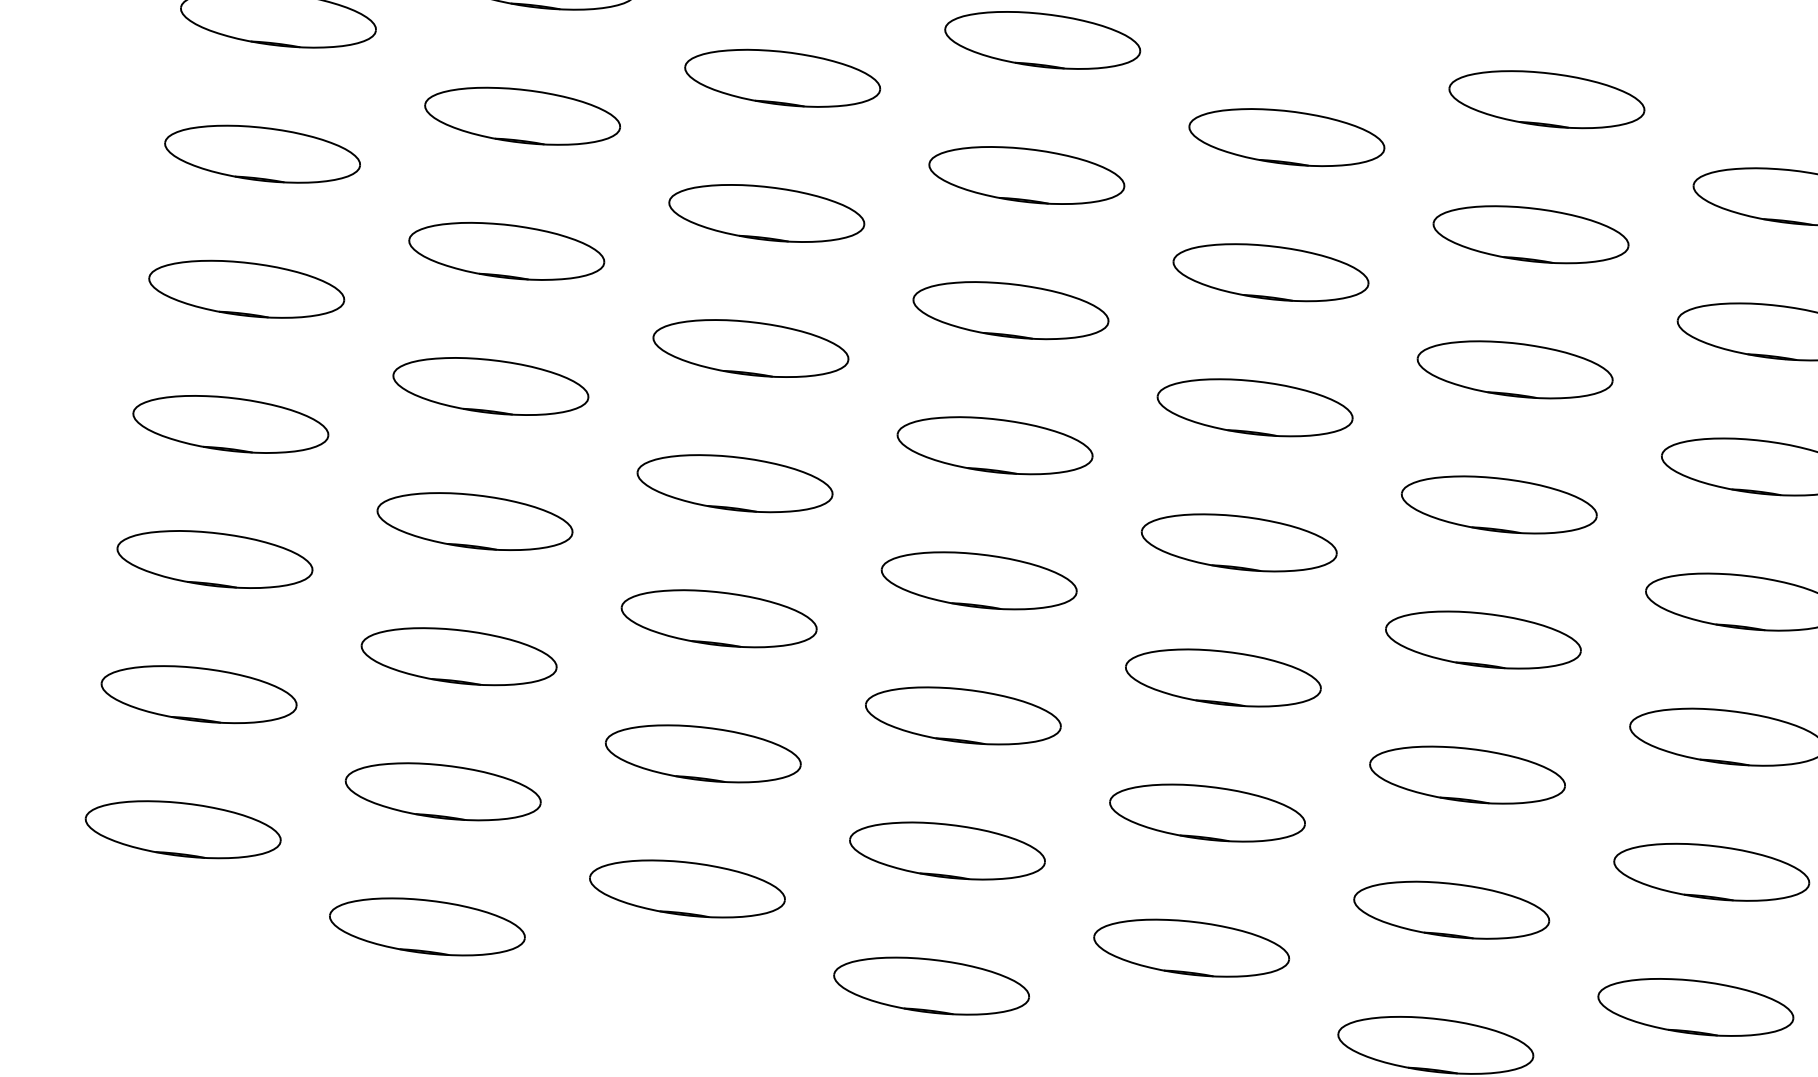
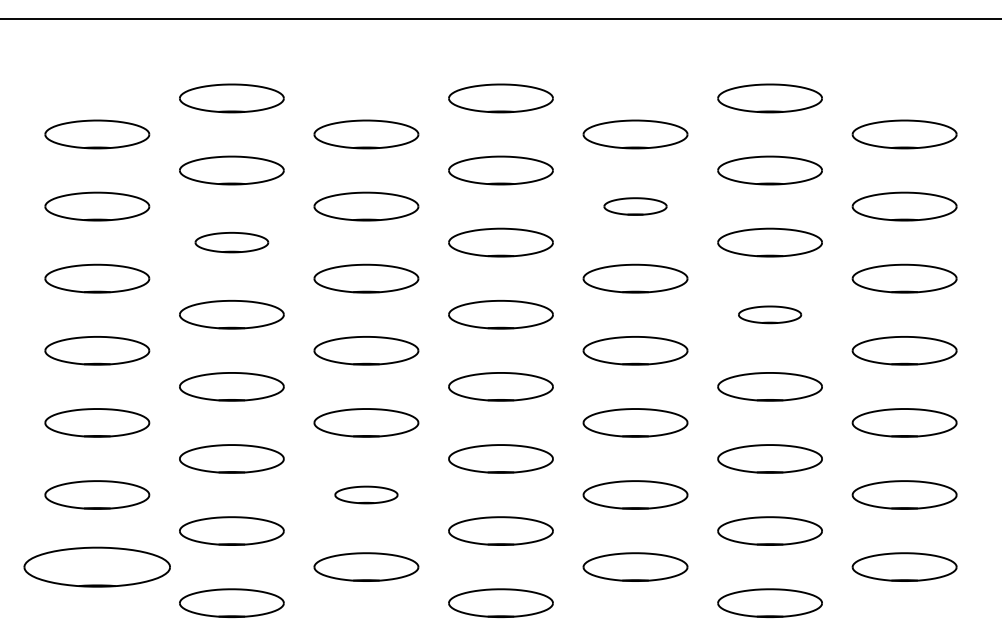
part: (506, 251) -> (231, 242), size x0.7
part: (1270, 272) -> (635, 206), size x0.6
part: (1498, 504) -> (769, 314), size x0.6
part: (703, 752) -> (366, 494), size x0.6
part: (183, 828) -> (97, 566), size x1.4

